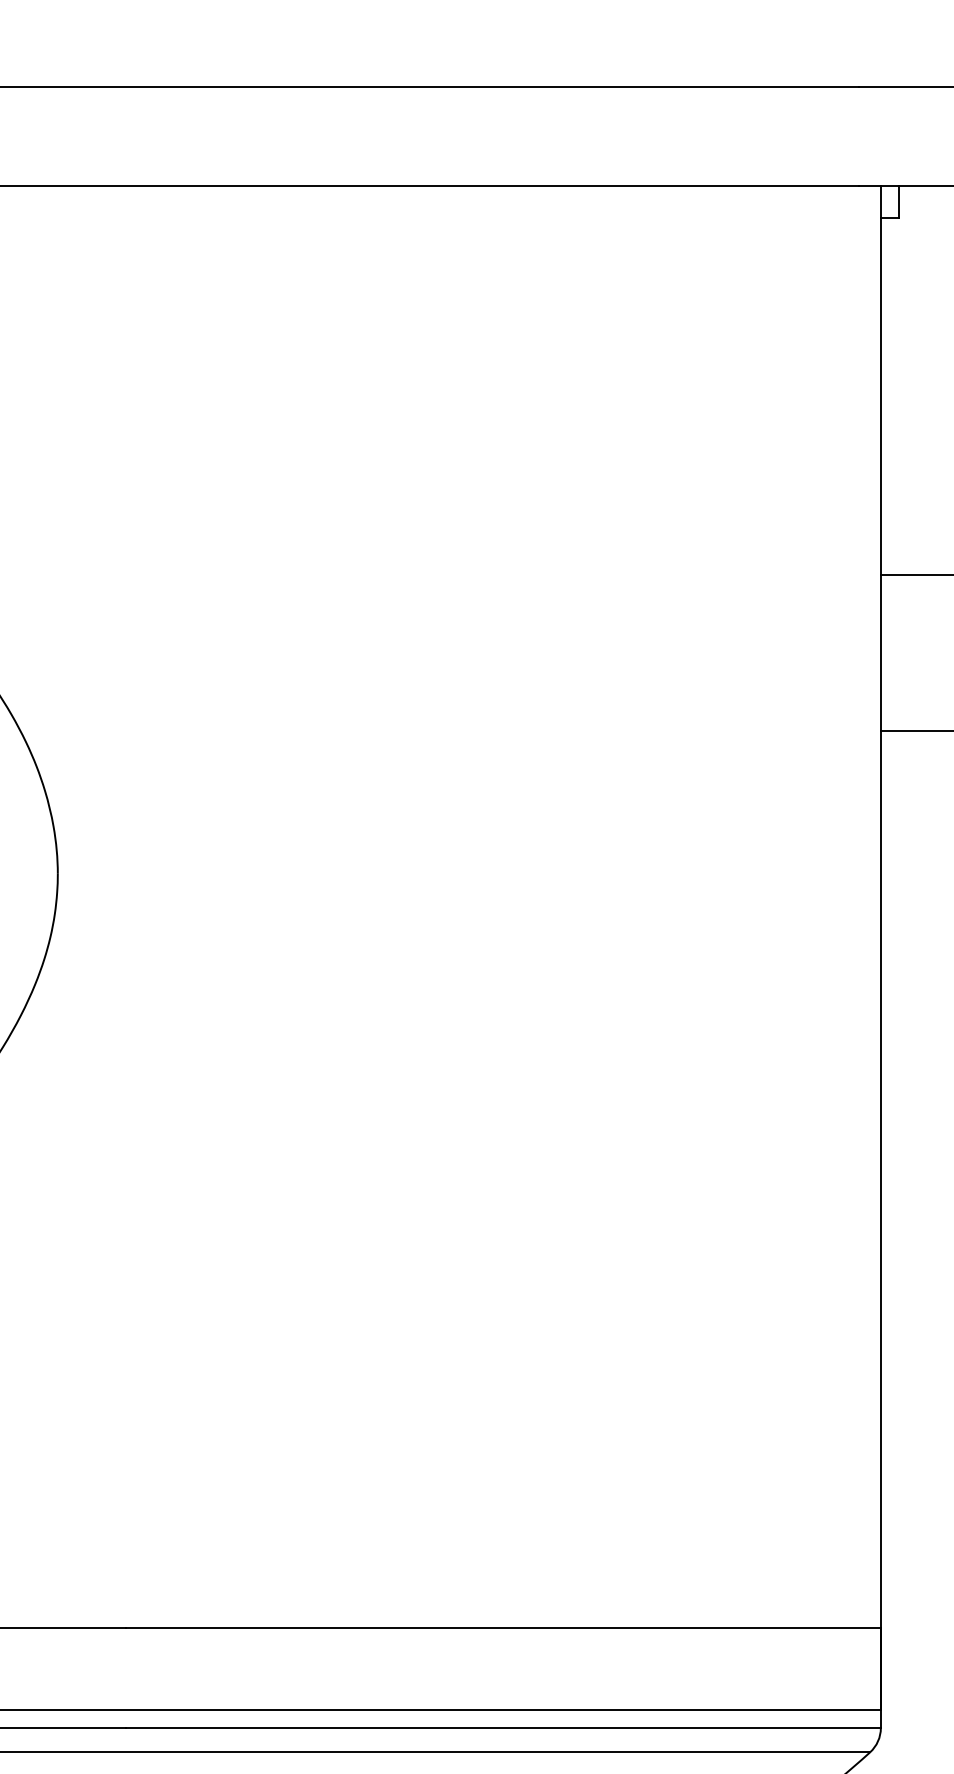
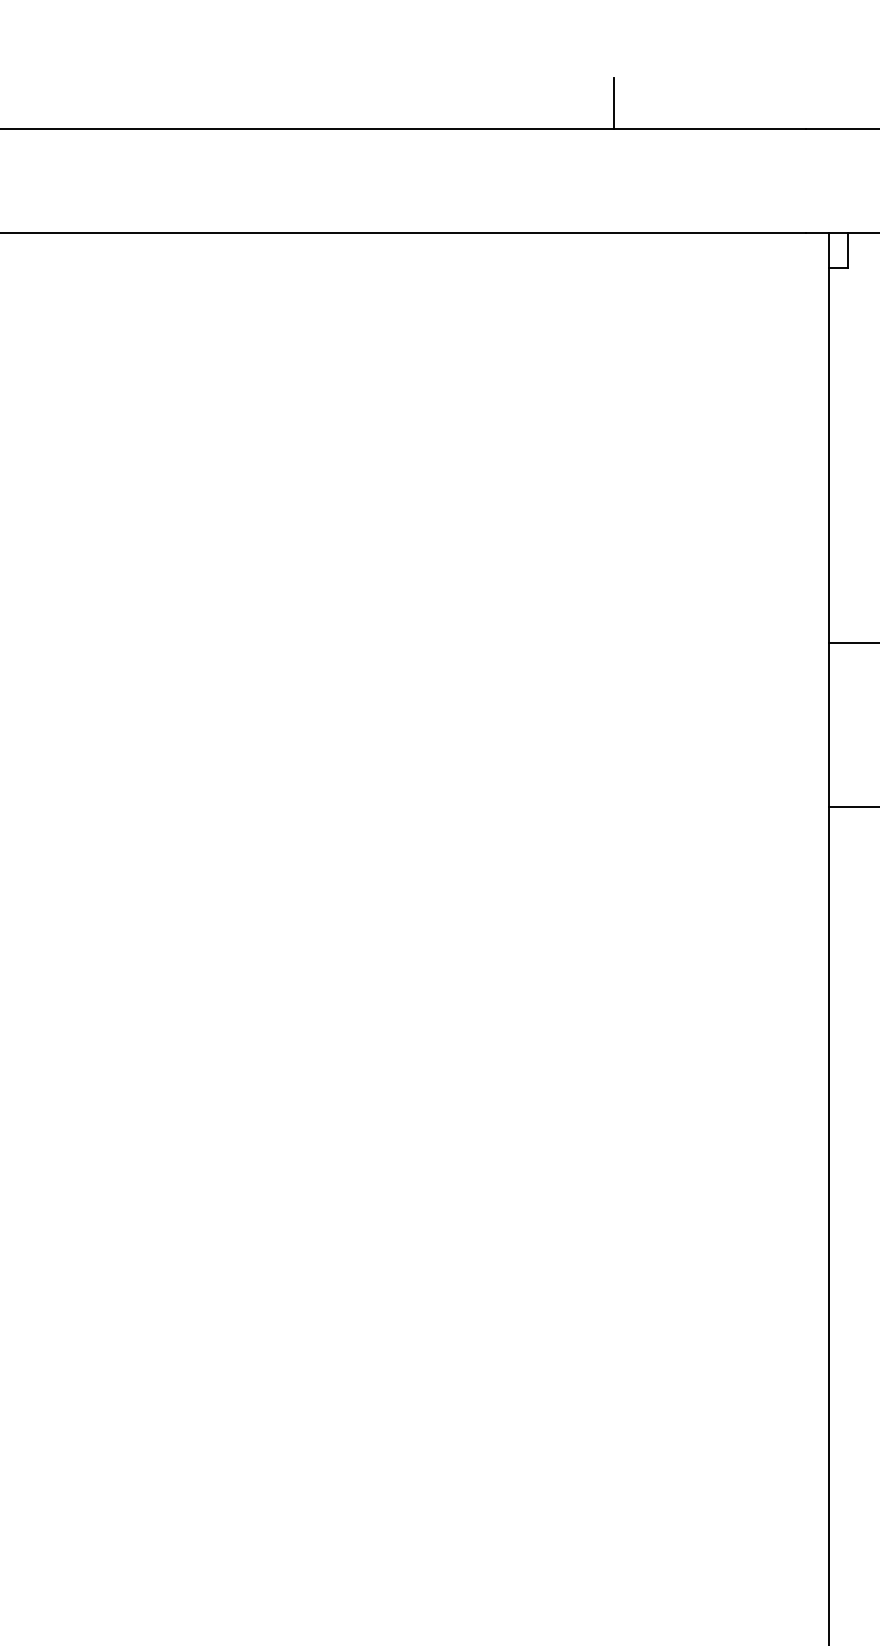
line: (676, 62) -> (614, 103), added

